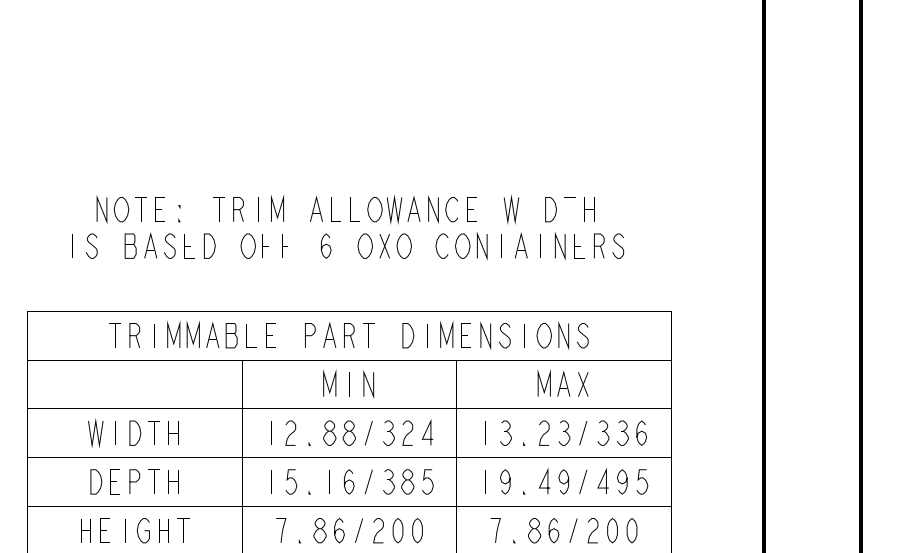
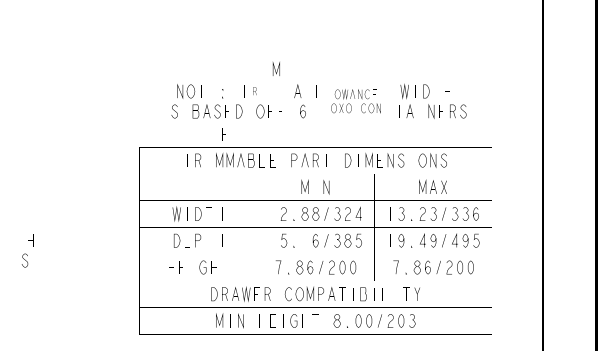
part: (237, 207) -> (254, 90), size x0.6
line: (273, 207) -> (274, 68), moved
part: (157, 209) -> (223, 134), moved
part: (421, 226) -> (355, 100), size x0.7

